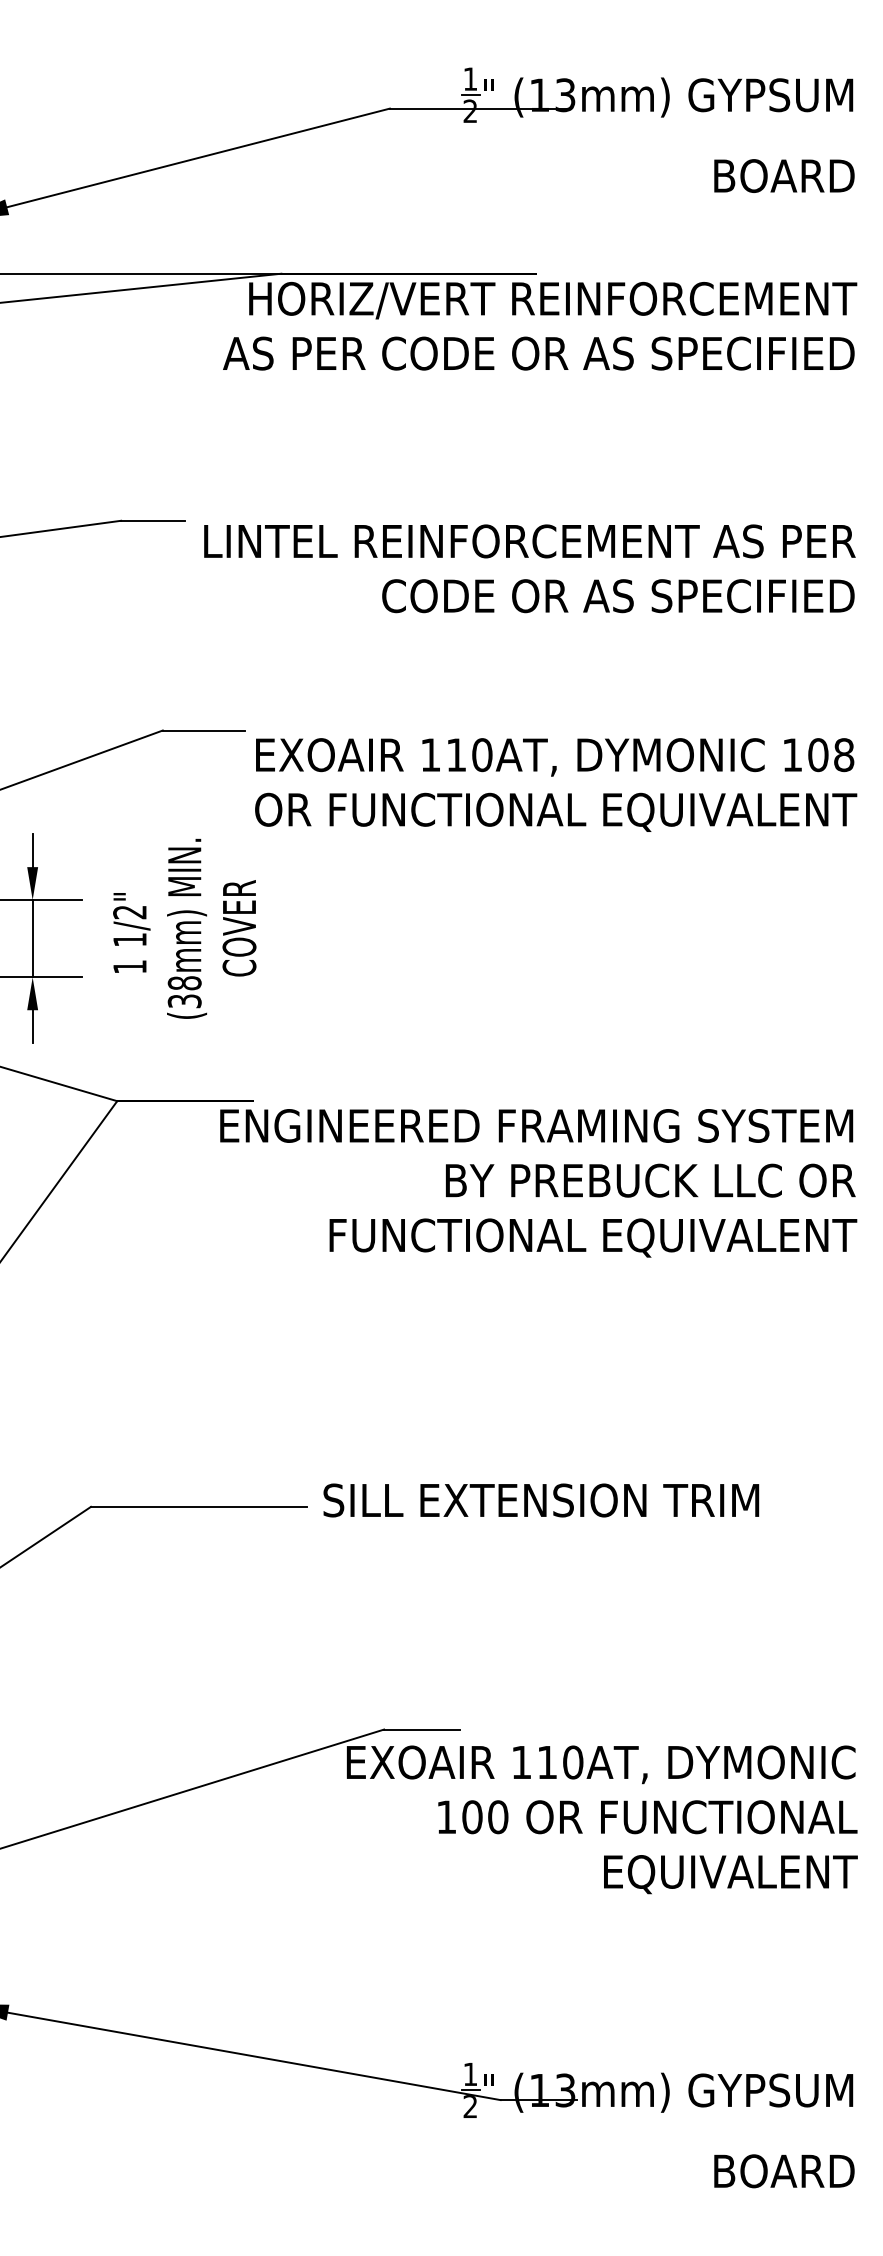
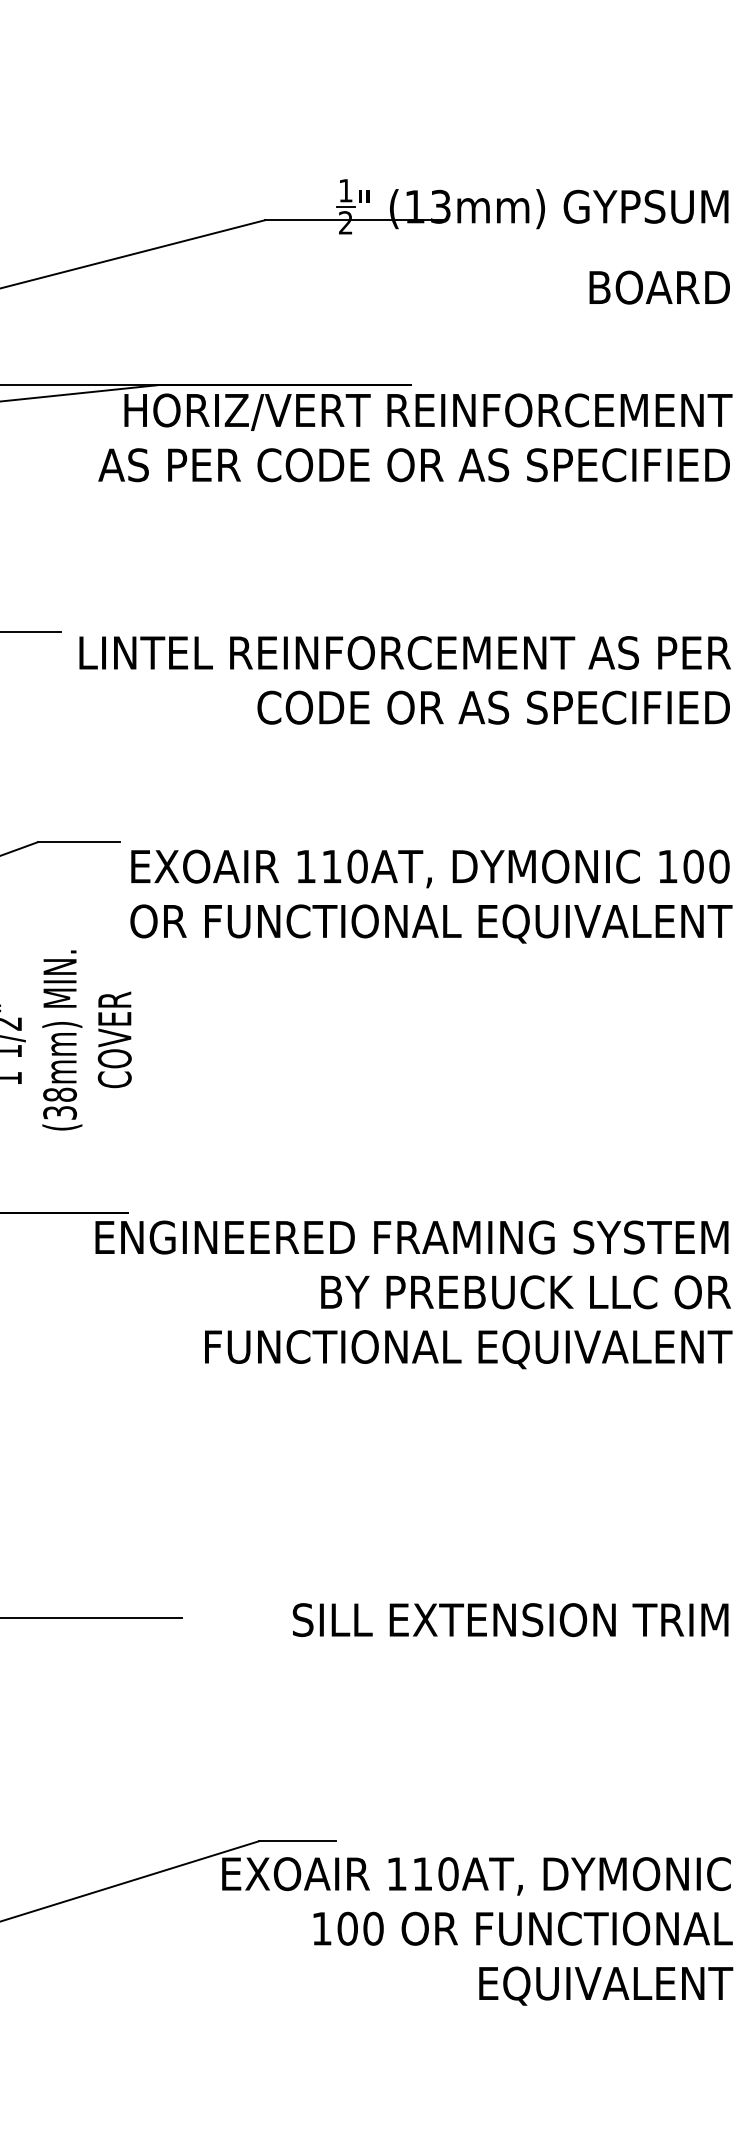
text: (844, 754) -> (719, 866), 108 -> 100
text: (541, 1500) -> (510, 1620), moved

